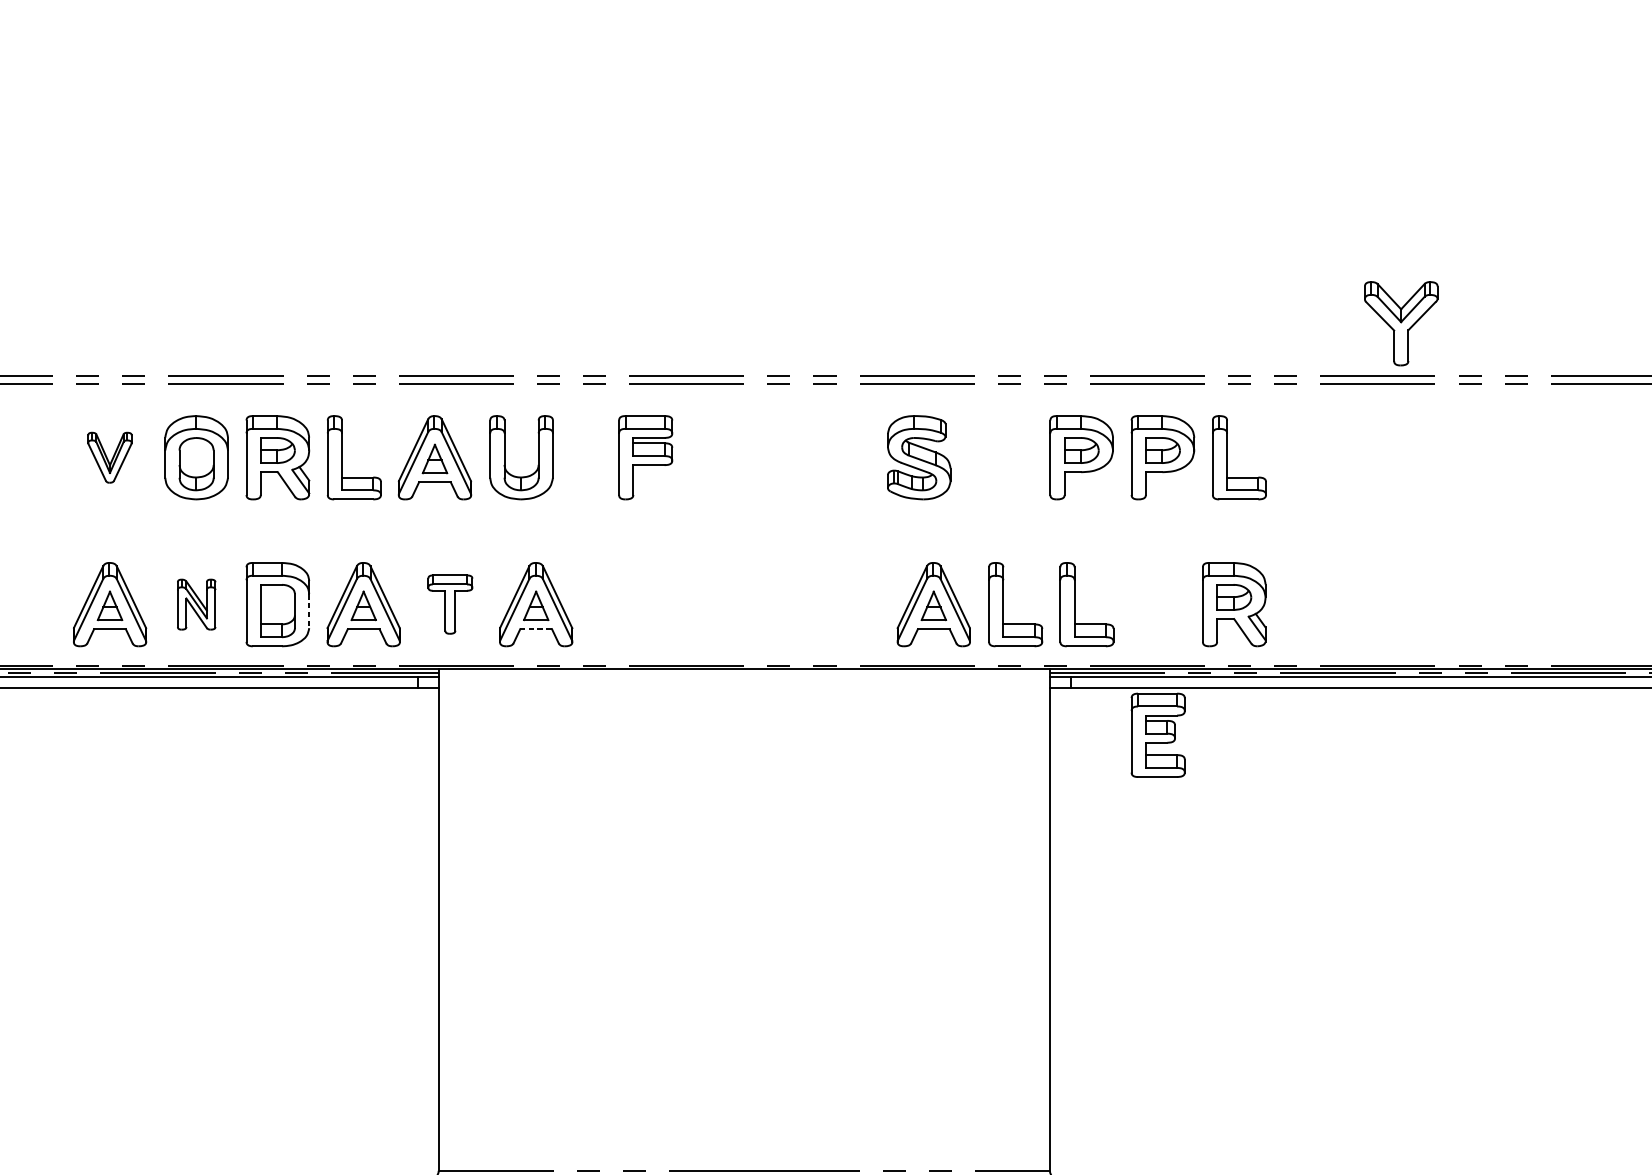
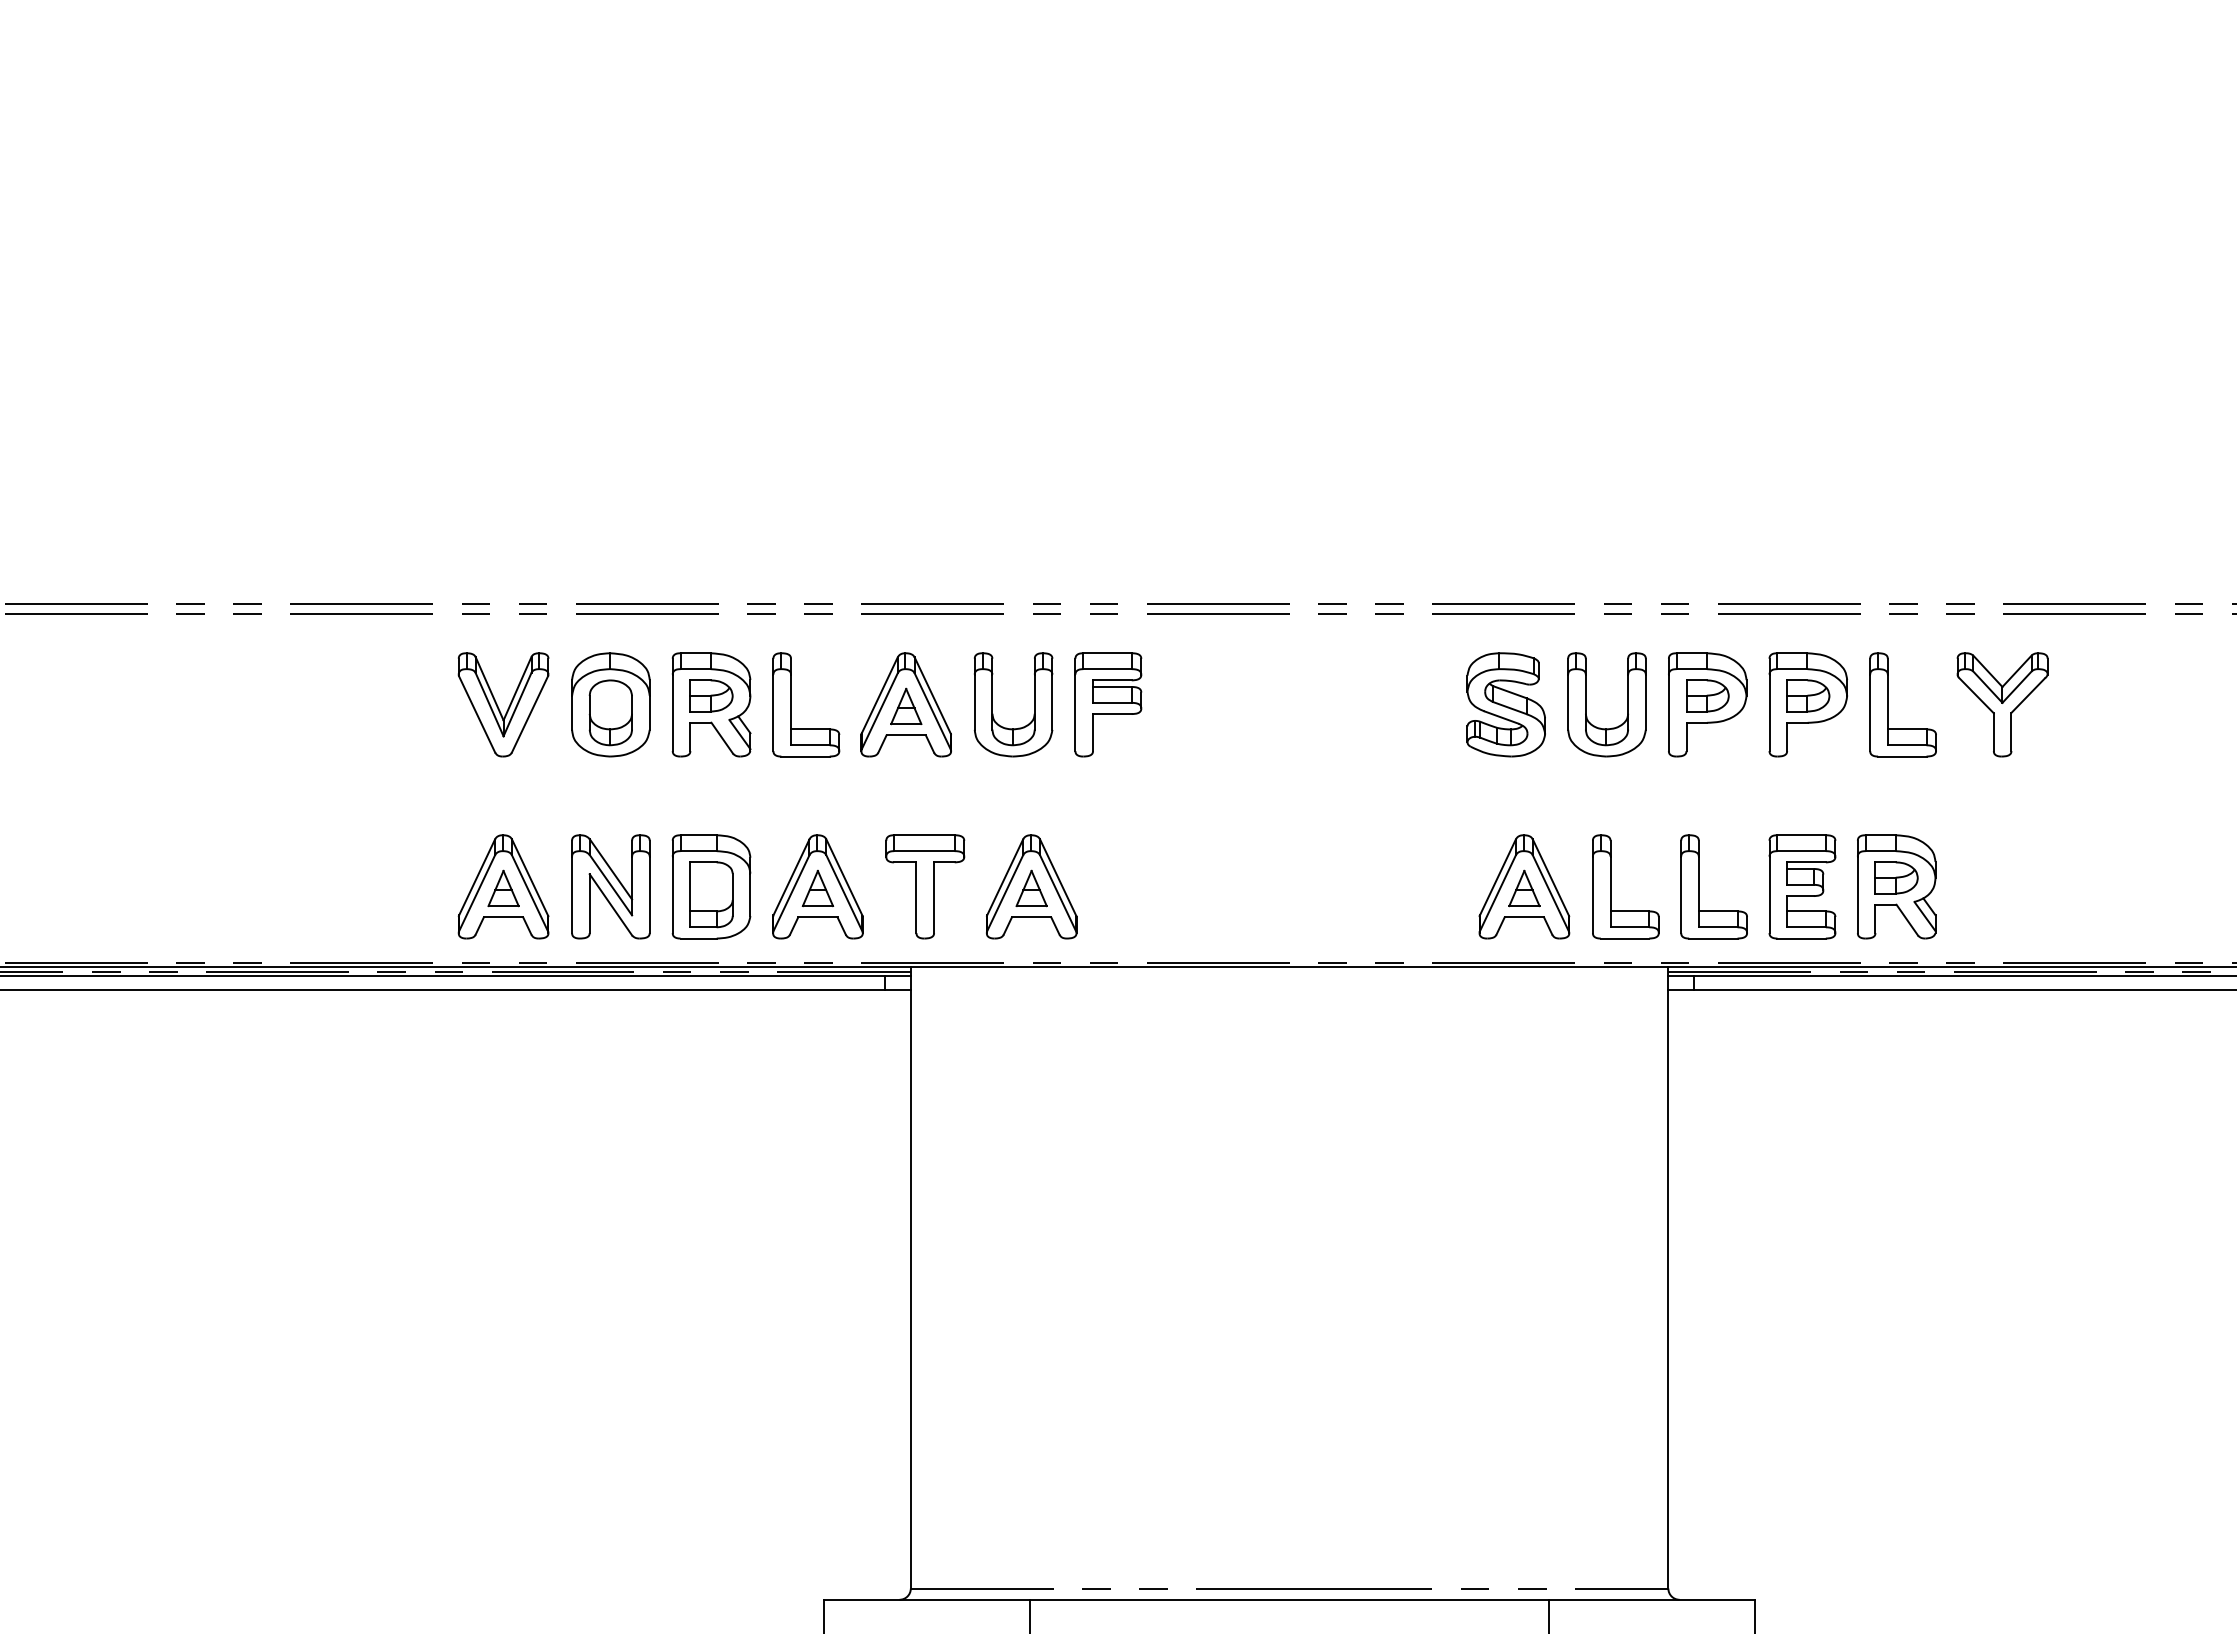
part: (1401, 323) -> (2002, 704), moved
part: (109, 457) -> (503, 704), size x1.67
part: (645, 457) -> (1108, 704), moved
part: (983, 457) -> (1586, 704), added
part: (196, 604) -> (610, 886), size x1.67
part: (450, 604) -> (925, 886), size x1.43
line: (309, 611) -> (750, 895), dashed -> solid
line: (536, 629) -> (1031, 917), dashed -> solid
part: (1158, 735) -> (1802, 886), moved

